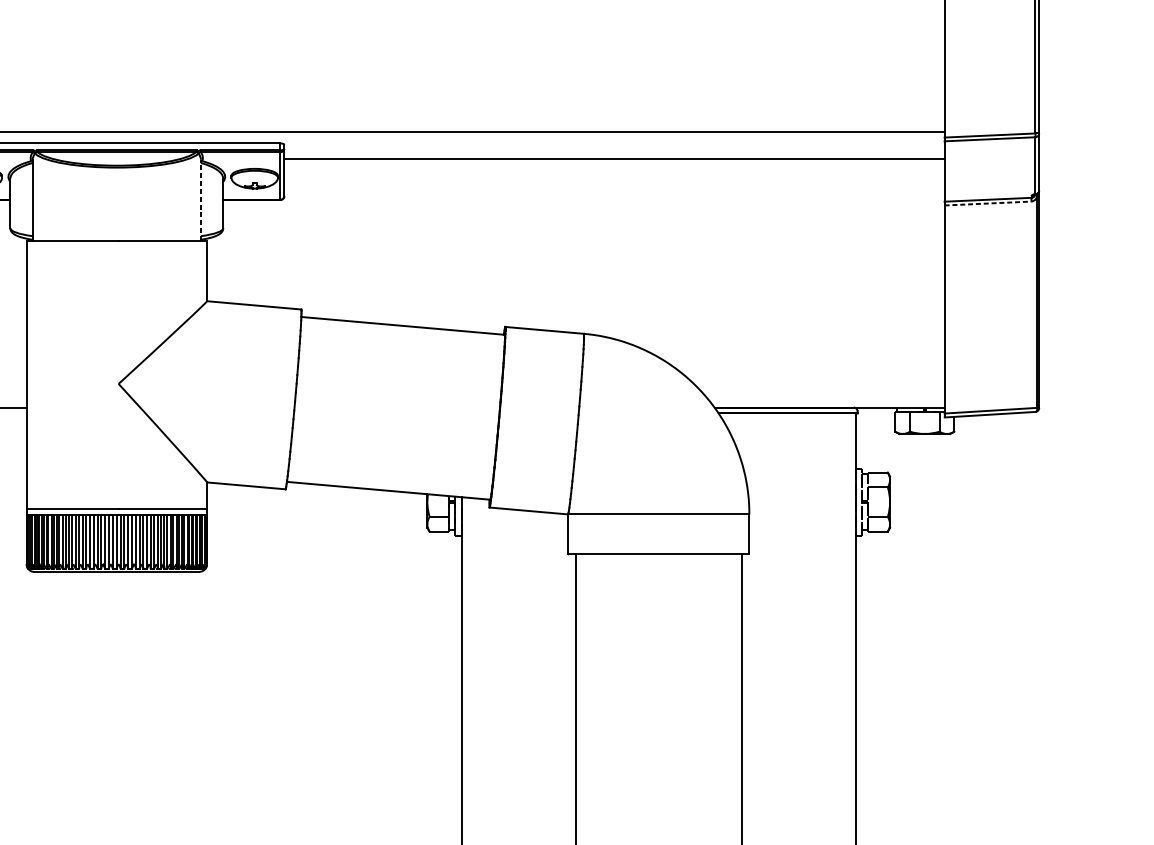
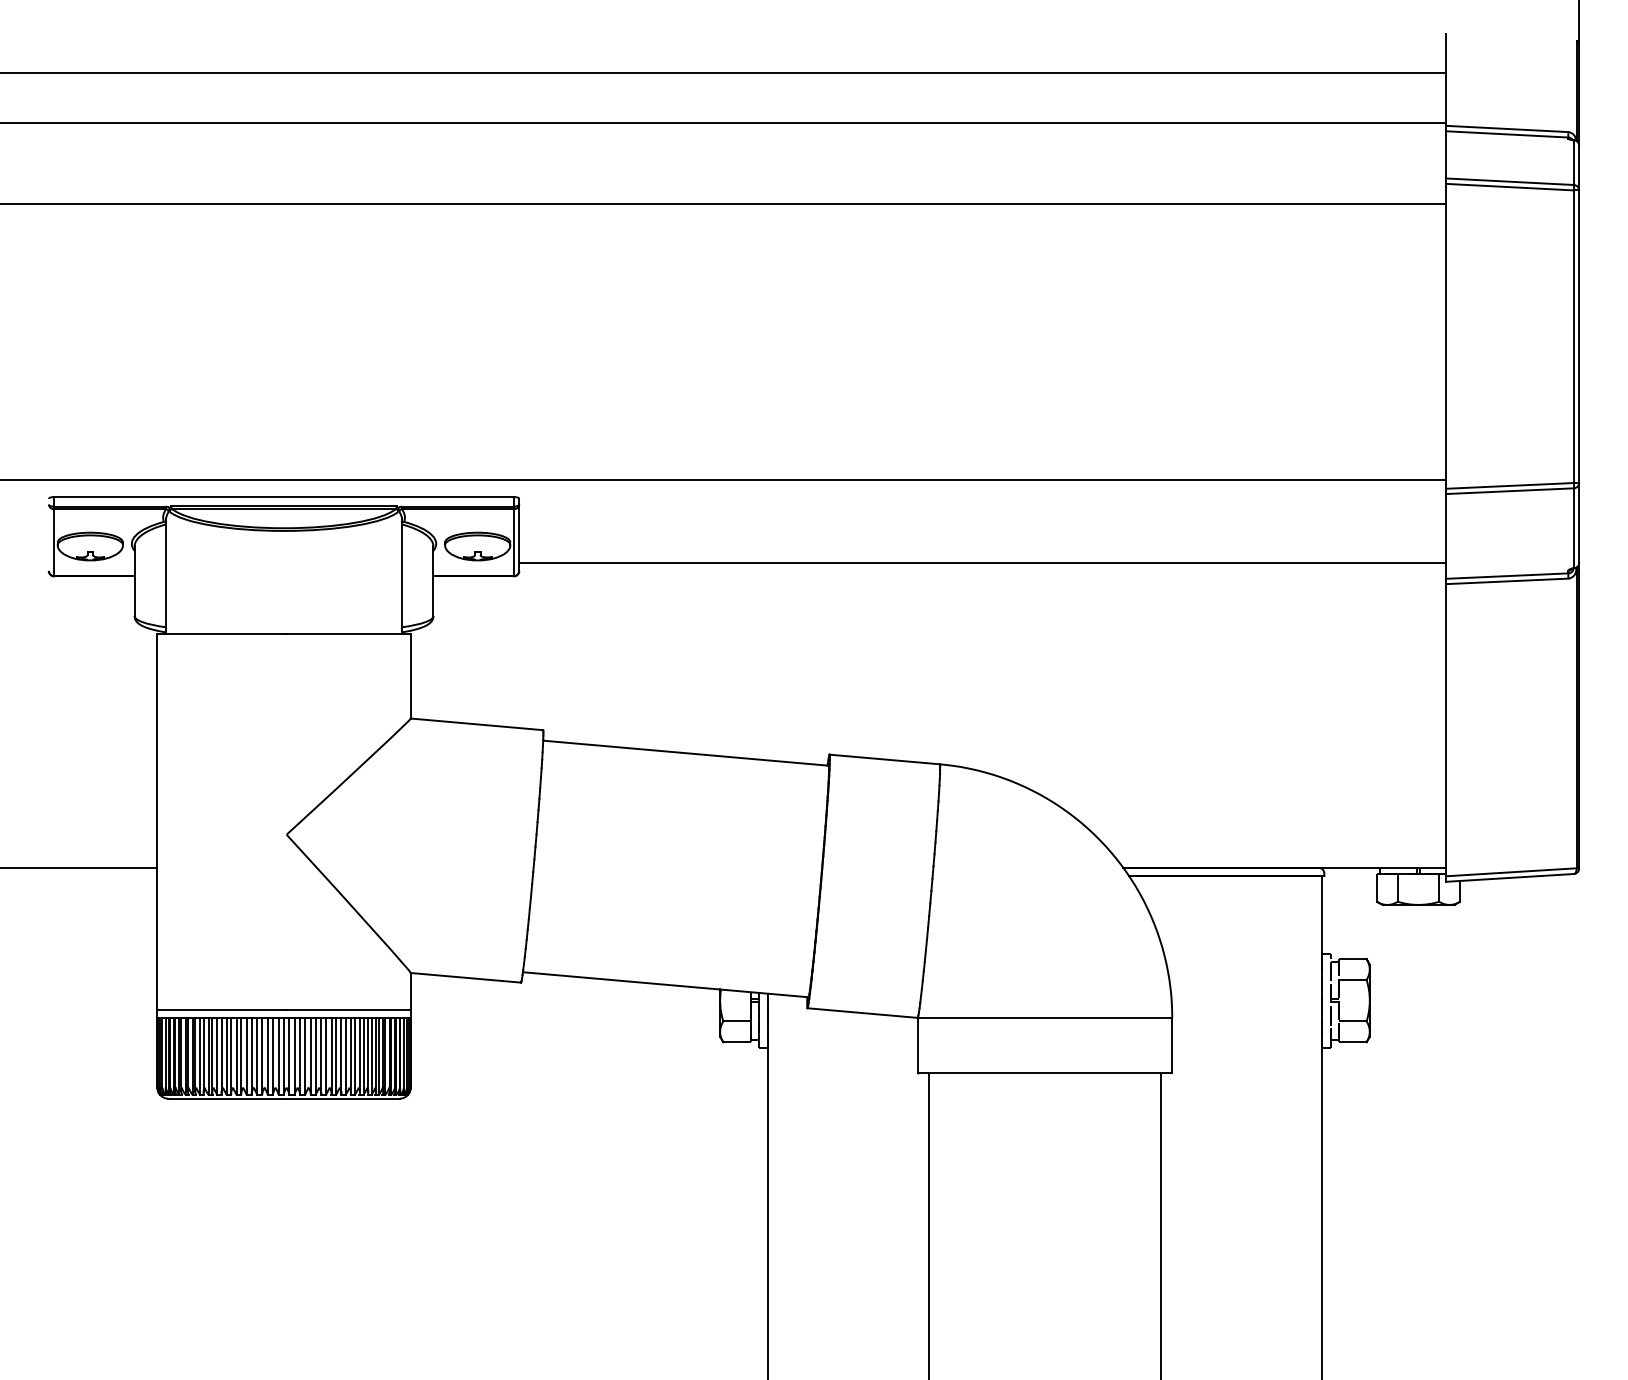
line: (614, 158) -> (982, 563), moved
line: (201, 200) -> (402, 577), dashed -> solid
line: (988, 203) -> (1507, 581), dashed -> solid

